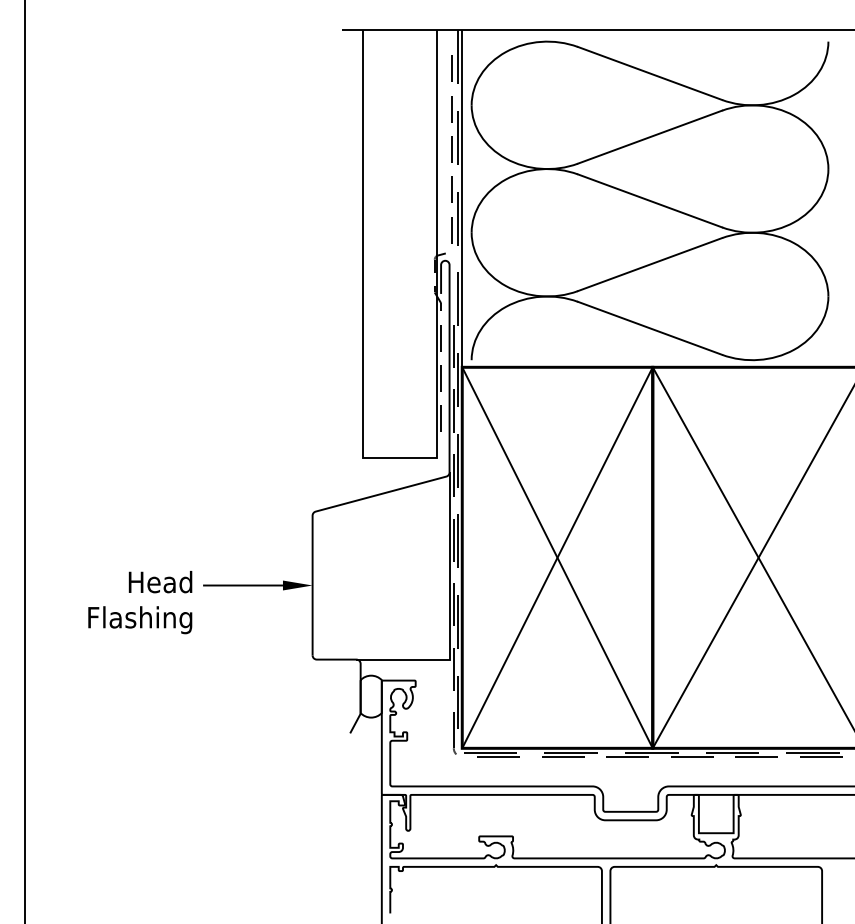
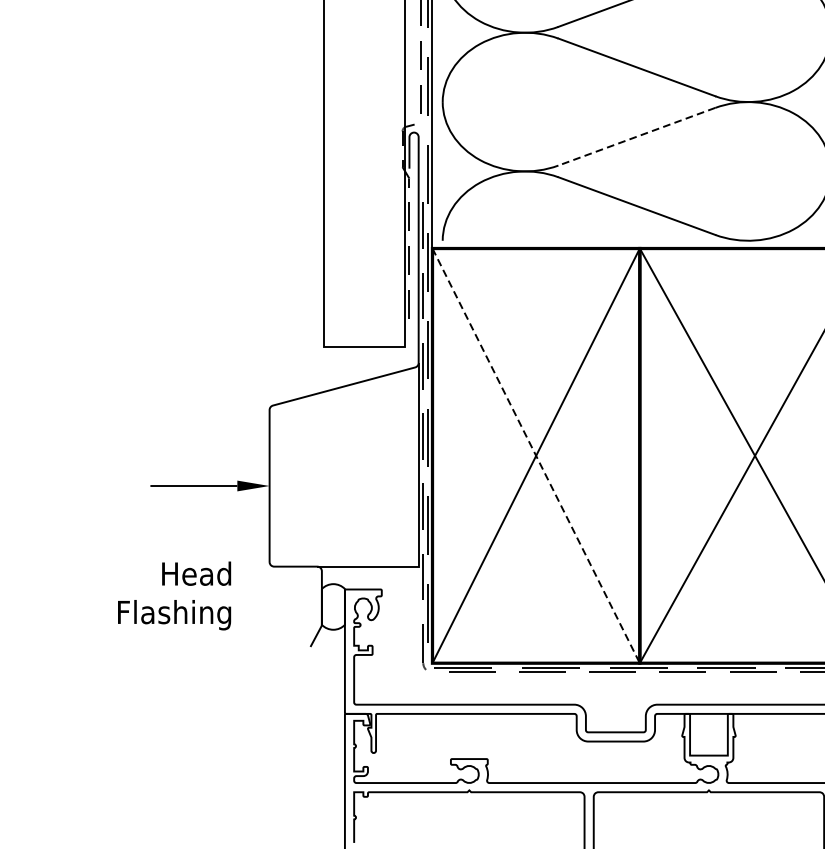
line: (650, 264) -> (637, 136), solid -> dashed
line: (557, 557) -> (536, 455), solid -> dashed
text: (140, 602) -> (174, 595), moved

